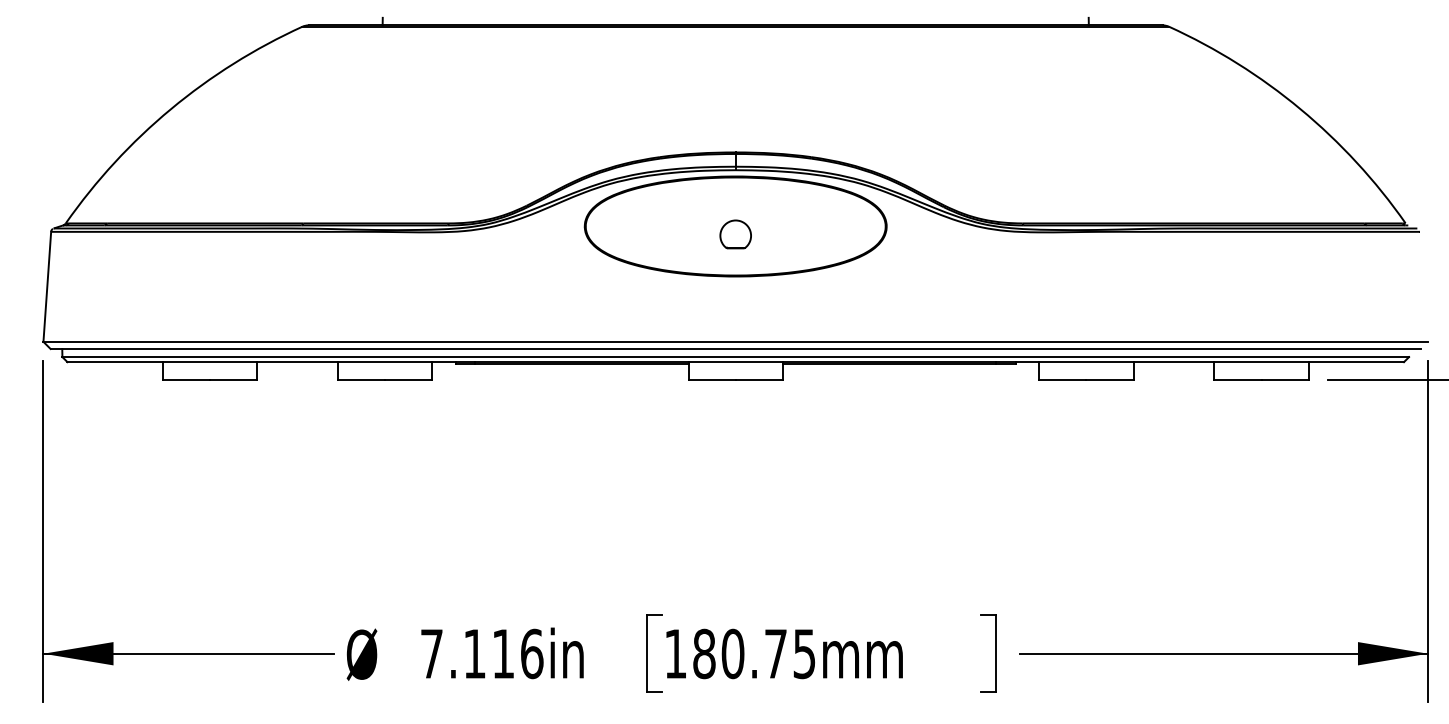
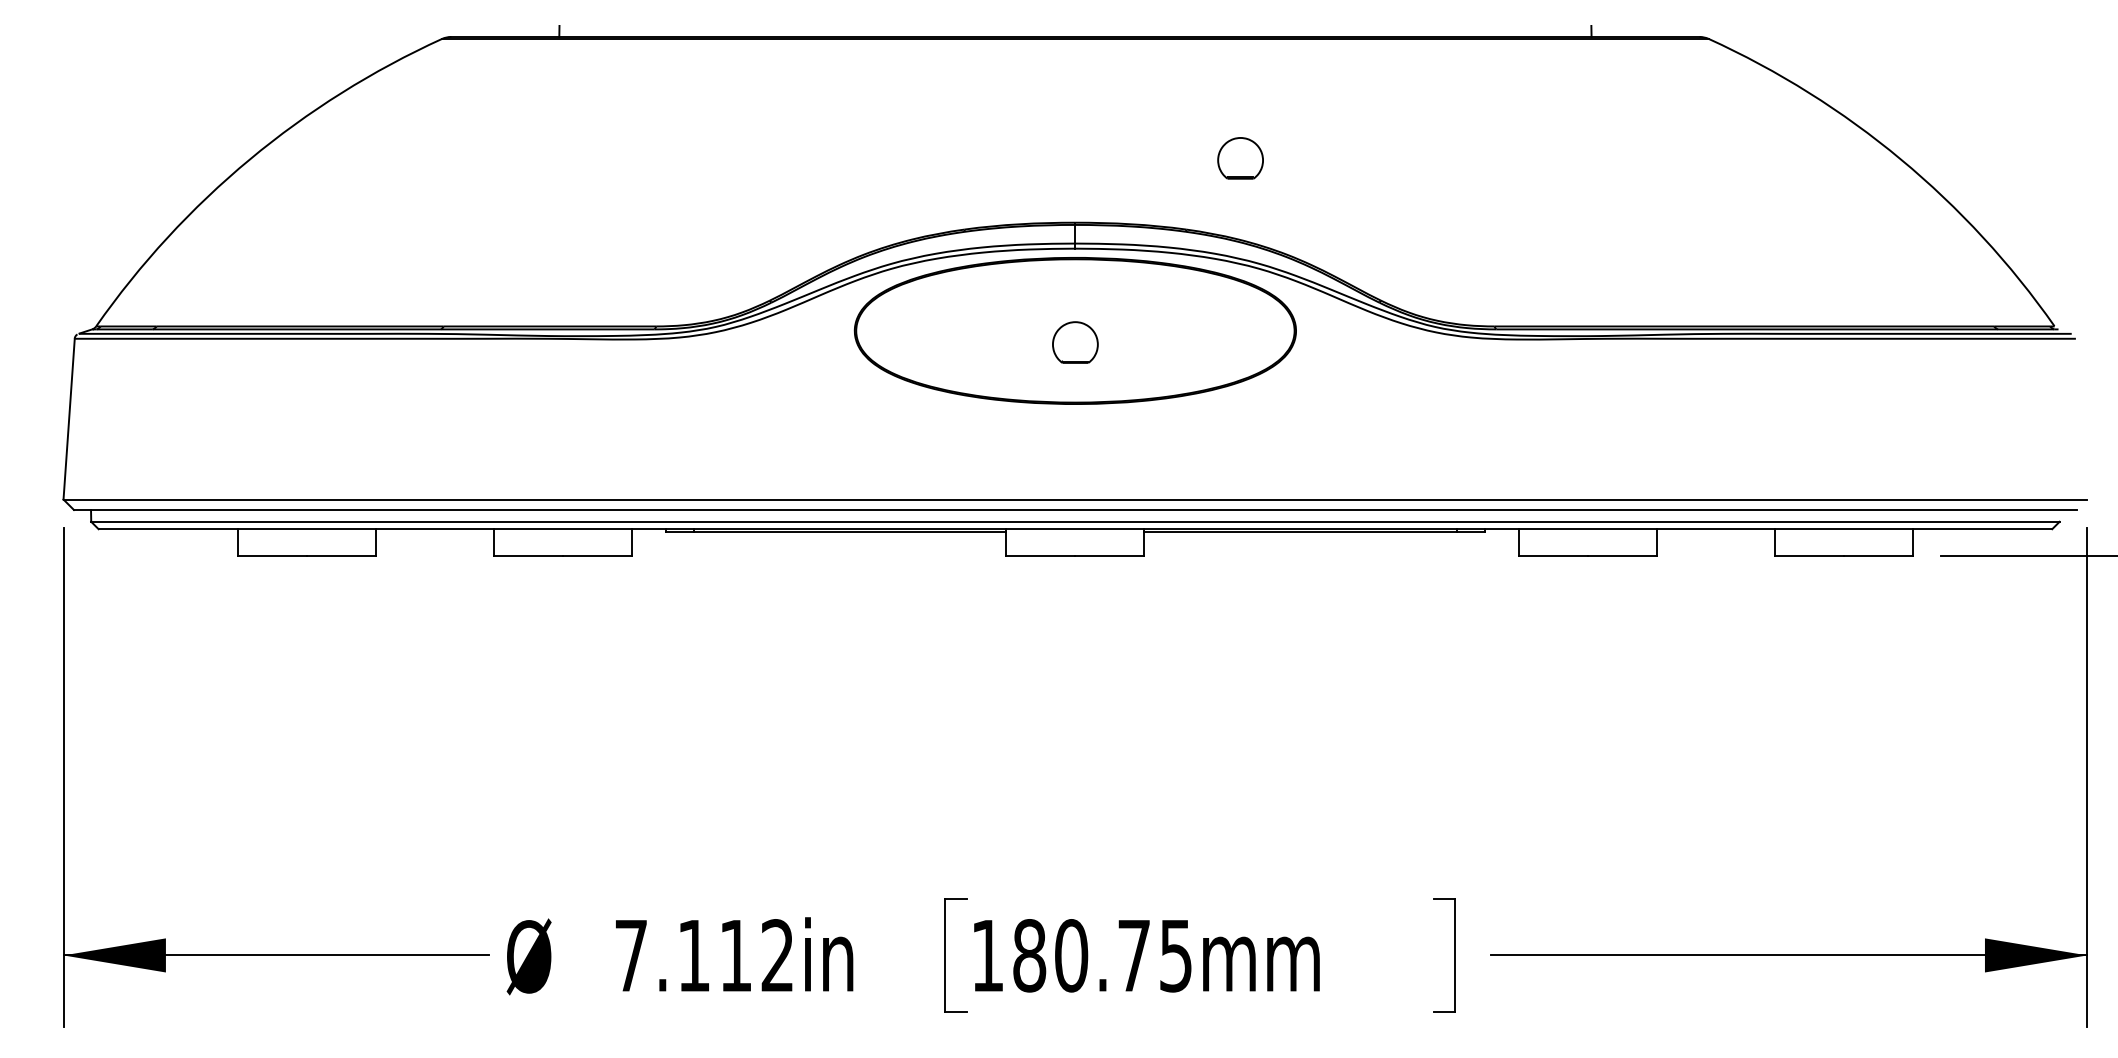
part: (848, 108) -> (1240, 158), added
text: (532, 653) -> (778, 955), 7.116in -> 7.112in

